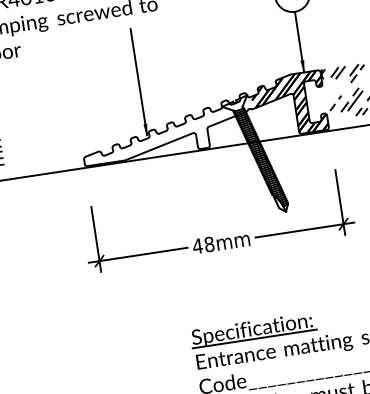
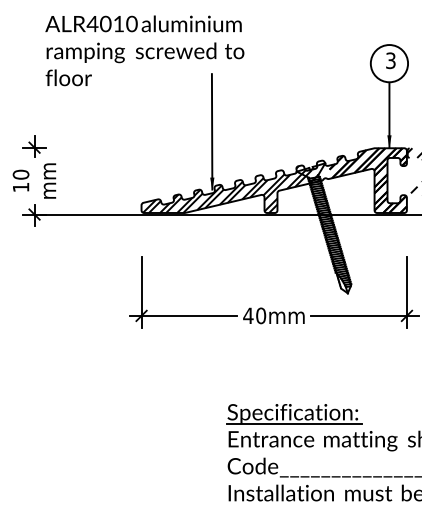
hatch: (164, 132) -> (231, 189), added
text: (209, 244) -> (261, 315), 48mm -> 40mm

